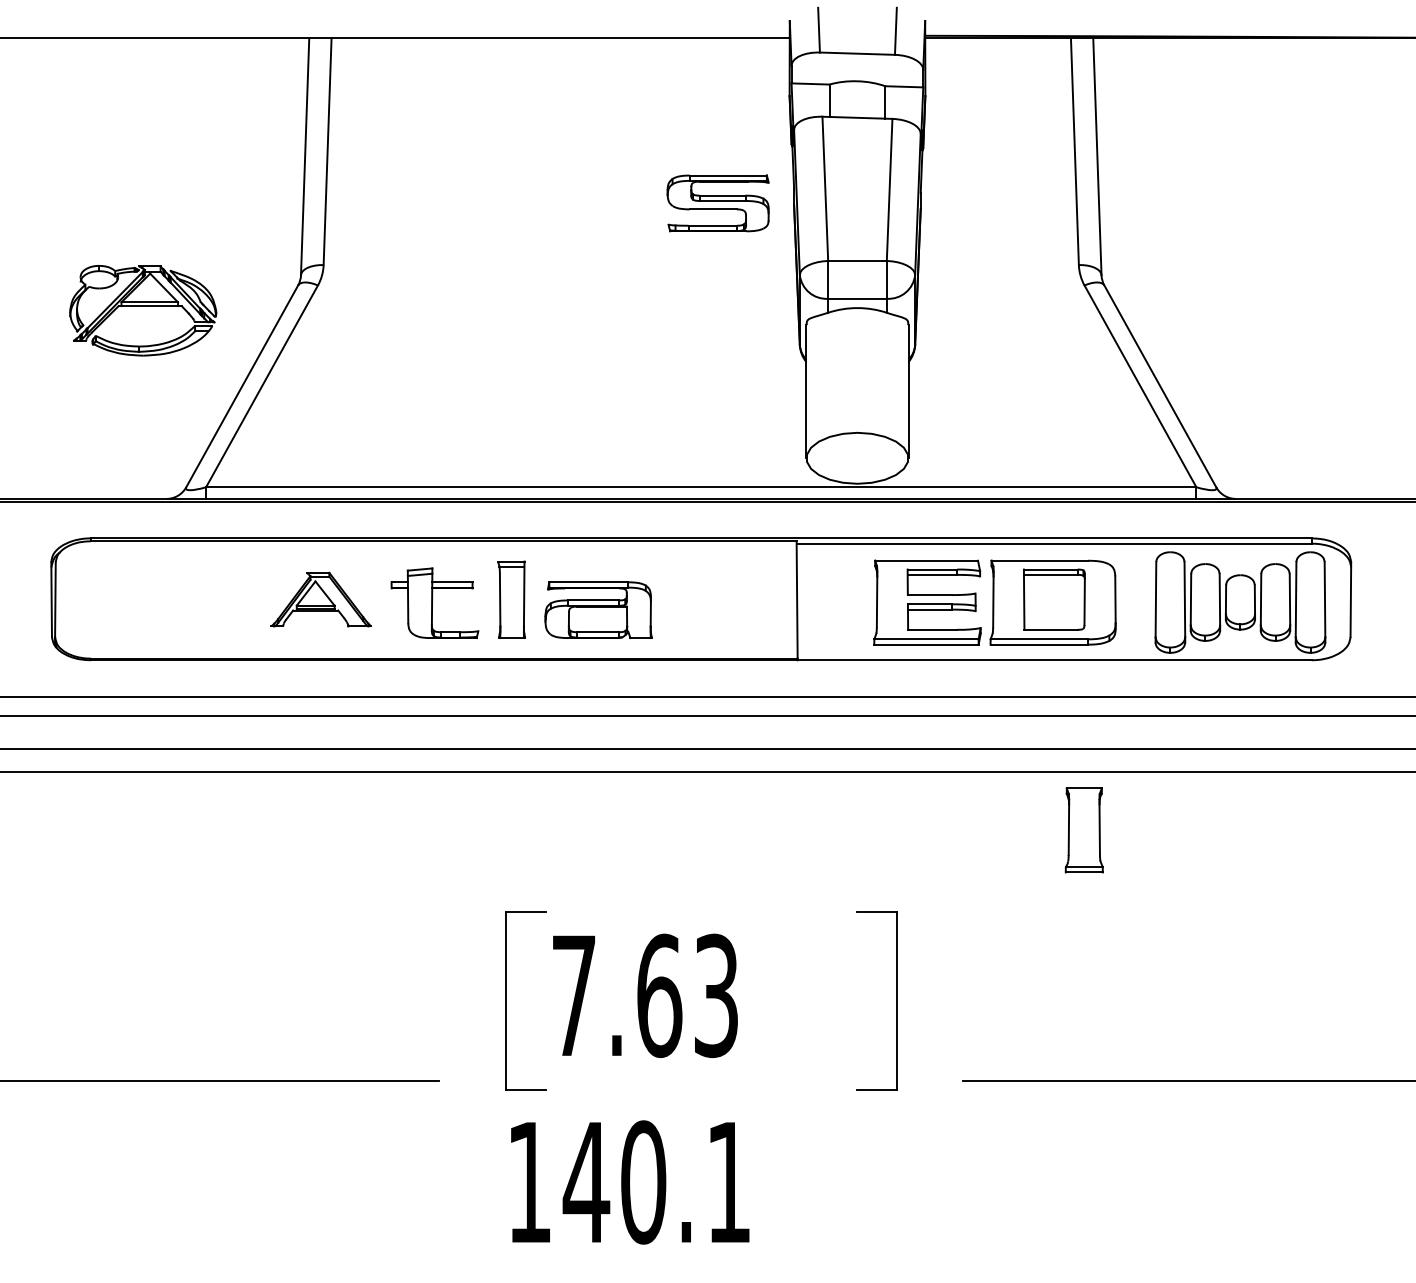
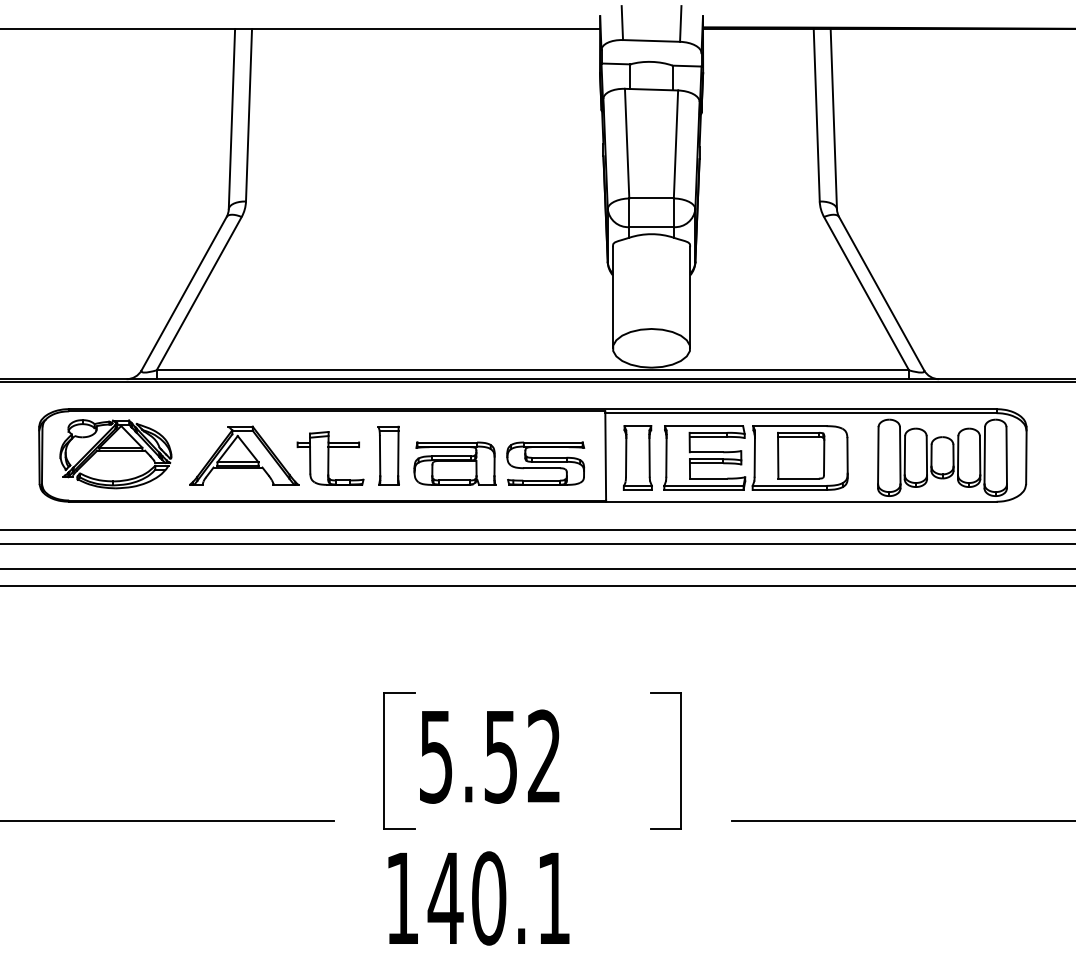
part: (717, 203) -> (545, 463), moved
part: (142, 311) -> (115, 454), moved
part: (321, 599) -> (244, 455), size x1.43
part: (1083, 829) -> (637, 457), moved
text: (645, 995) -> (490, 756), 7.63 -> 5.52

